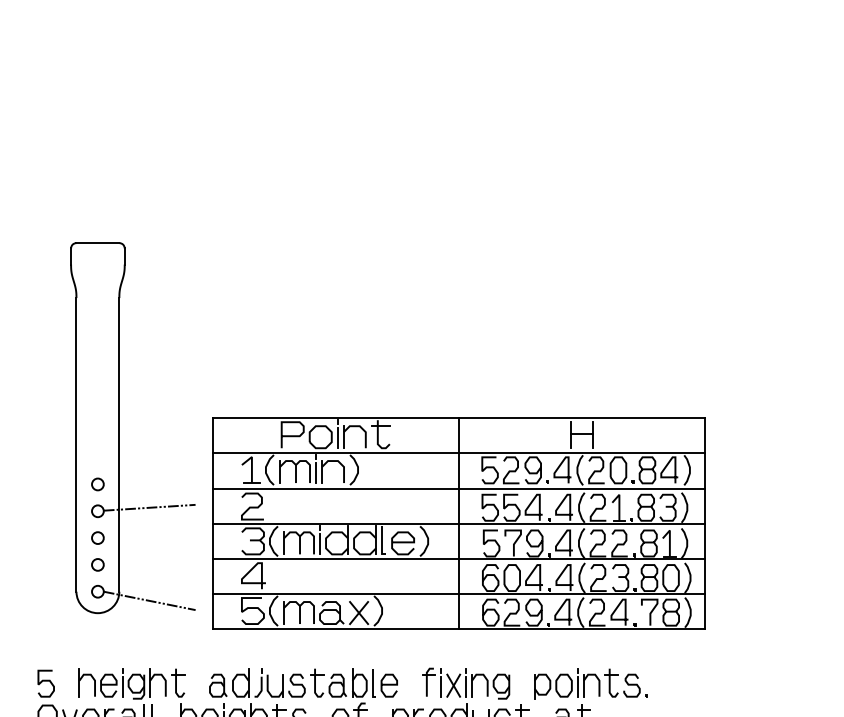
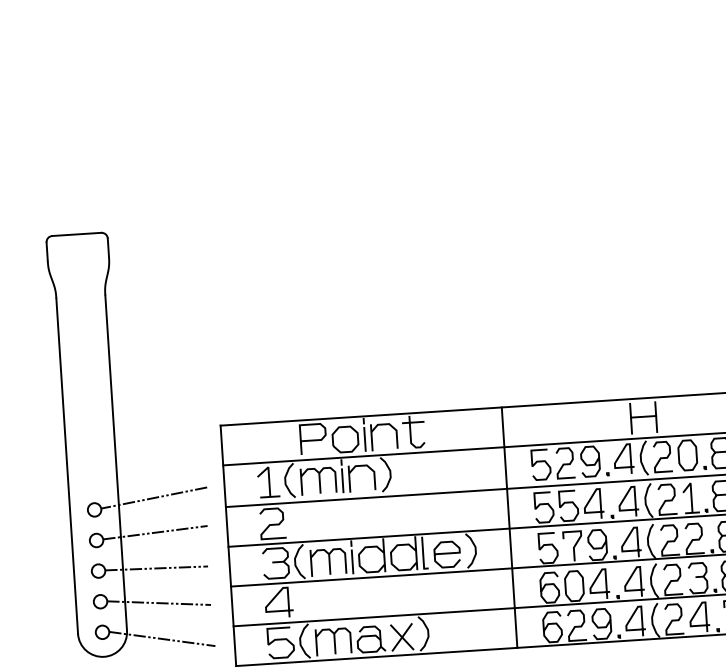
line: (150, 477) -> (154, 498), added
line: (148, 538) -> (156, 567), added
line: (148, 568) -> (158, 602), added

